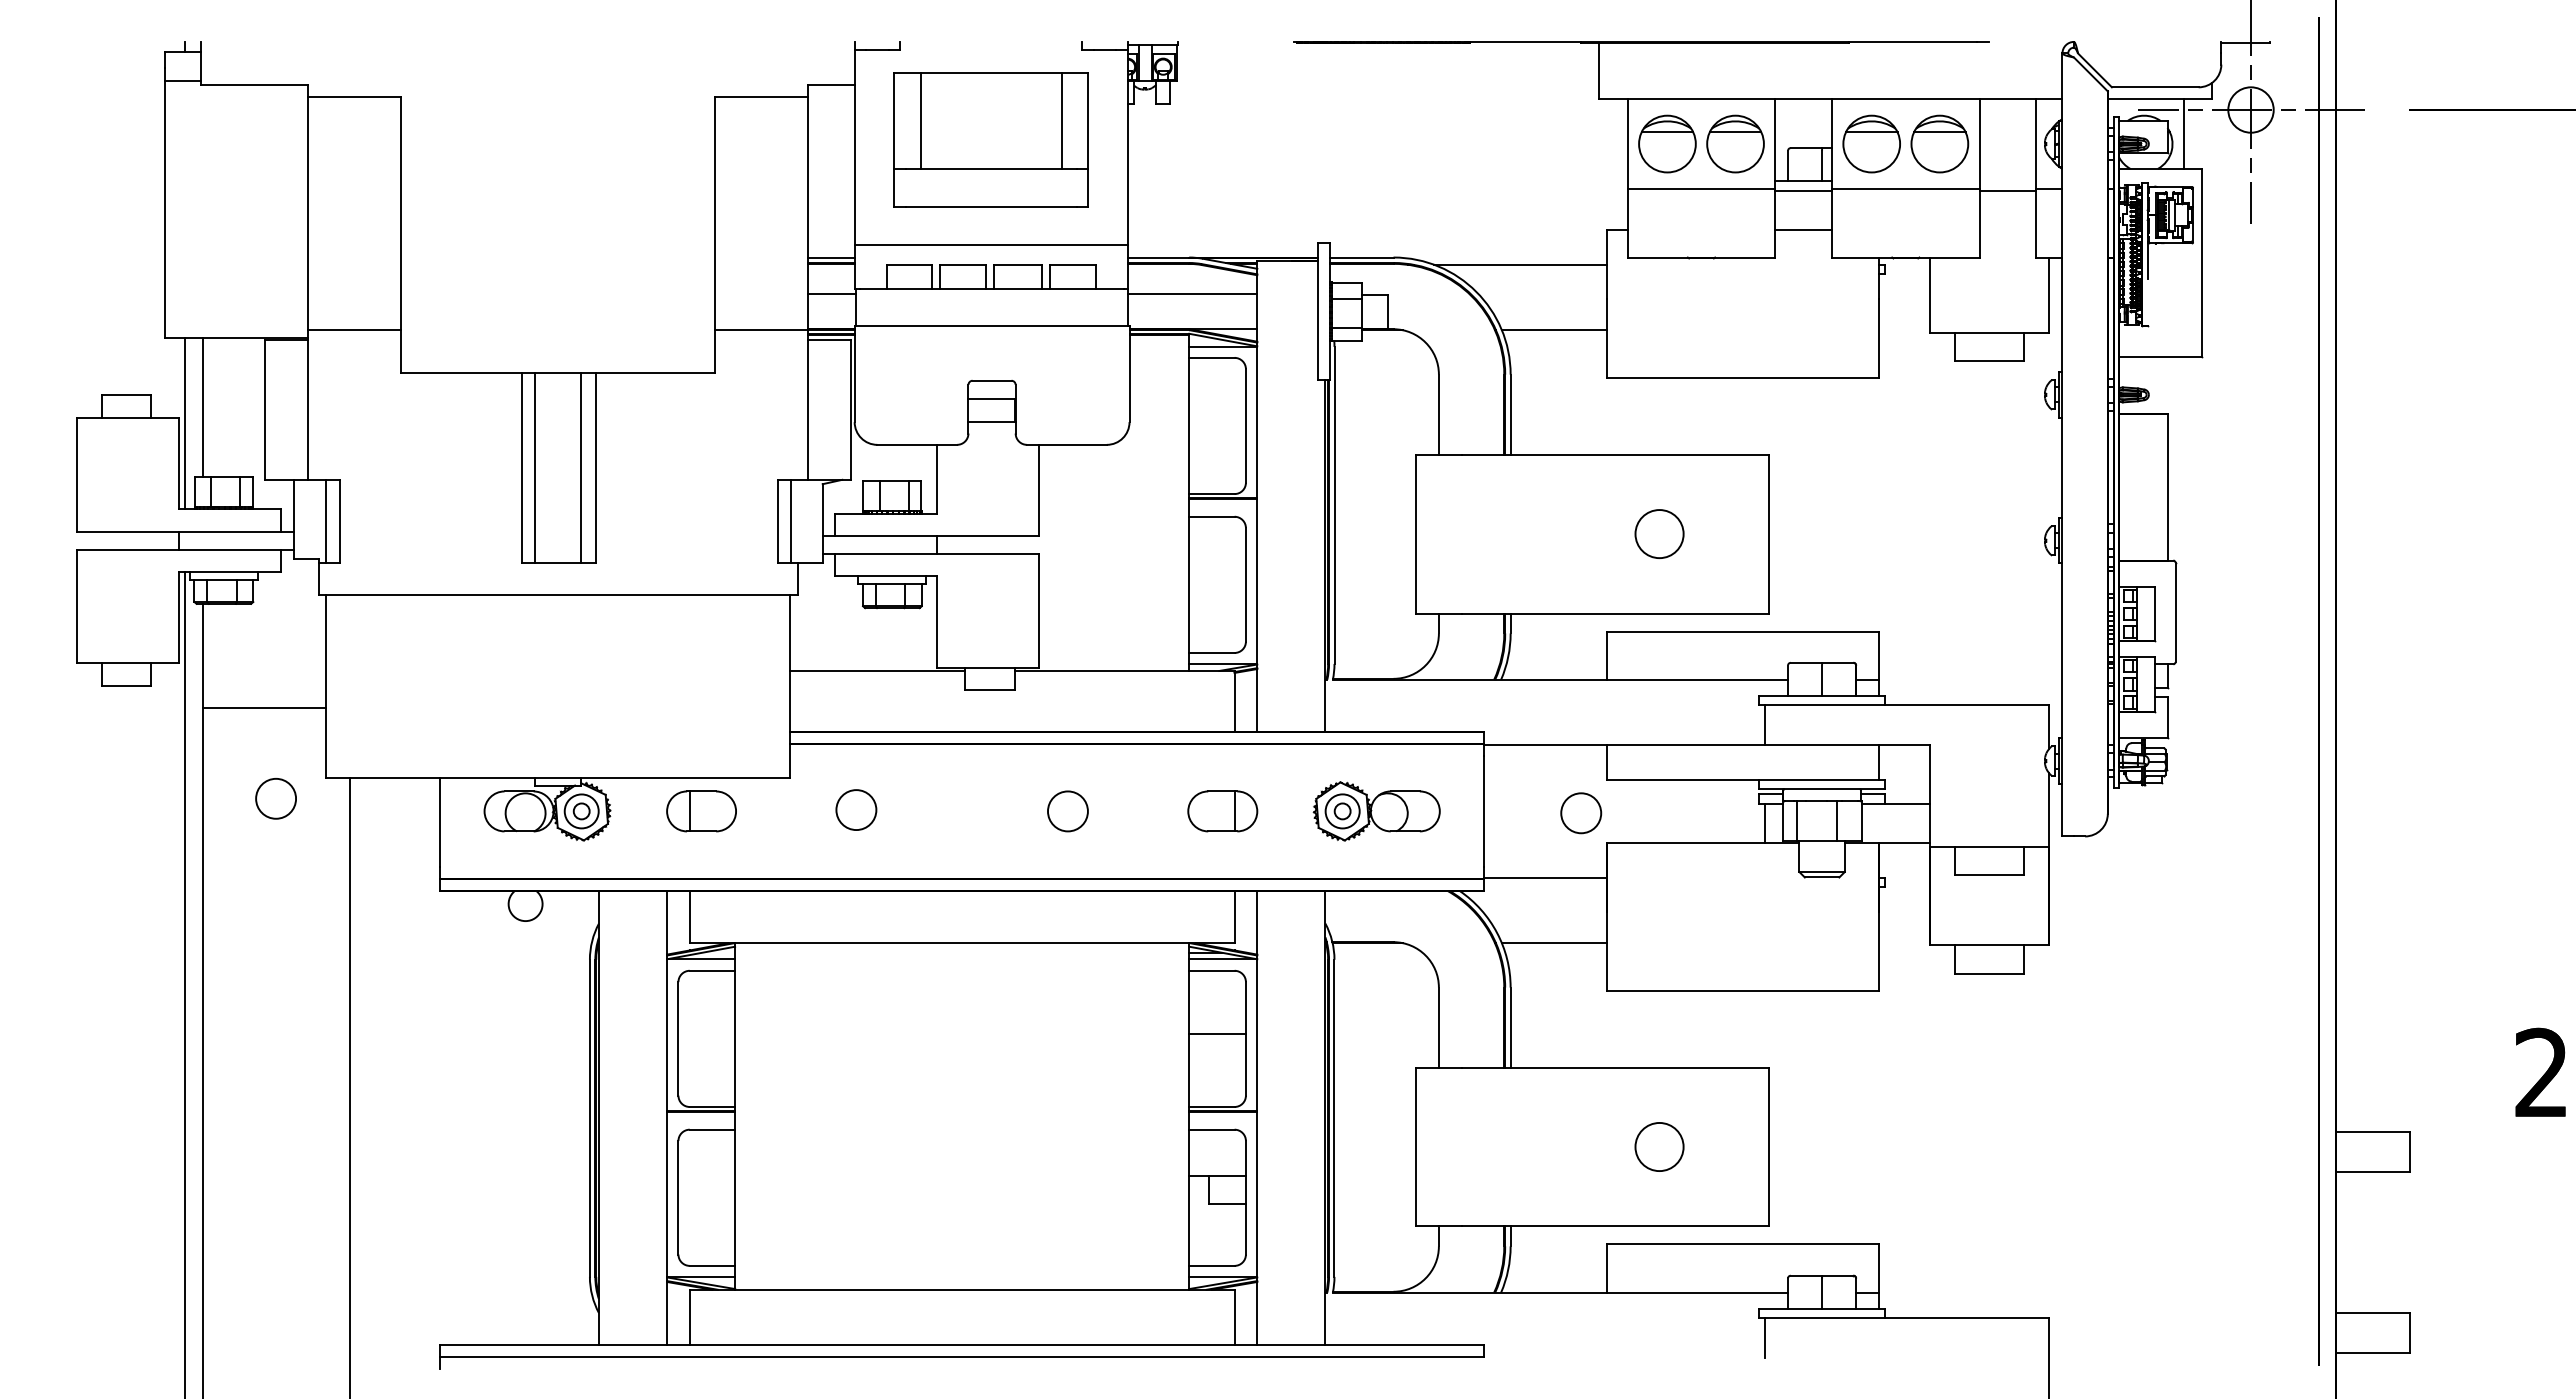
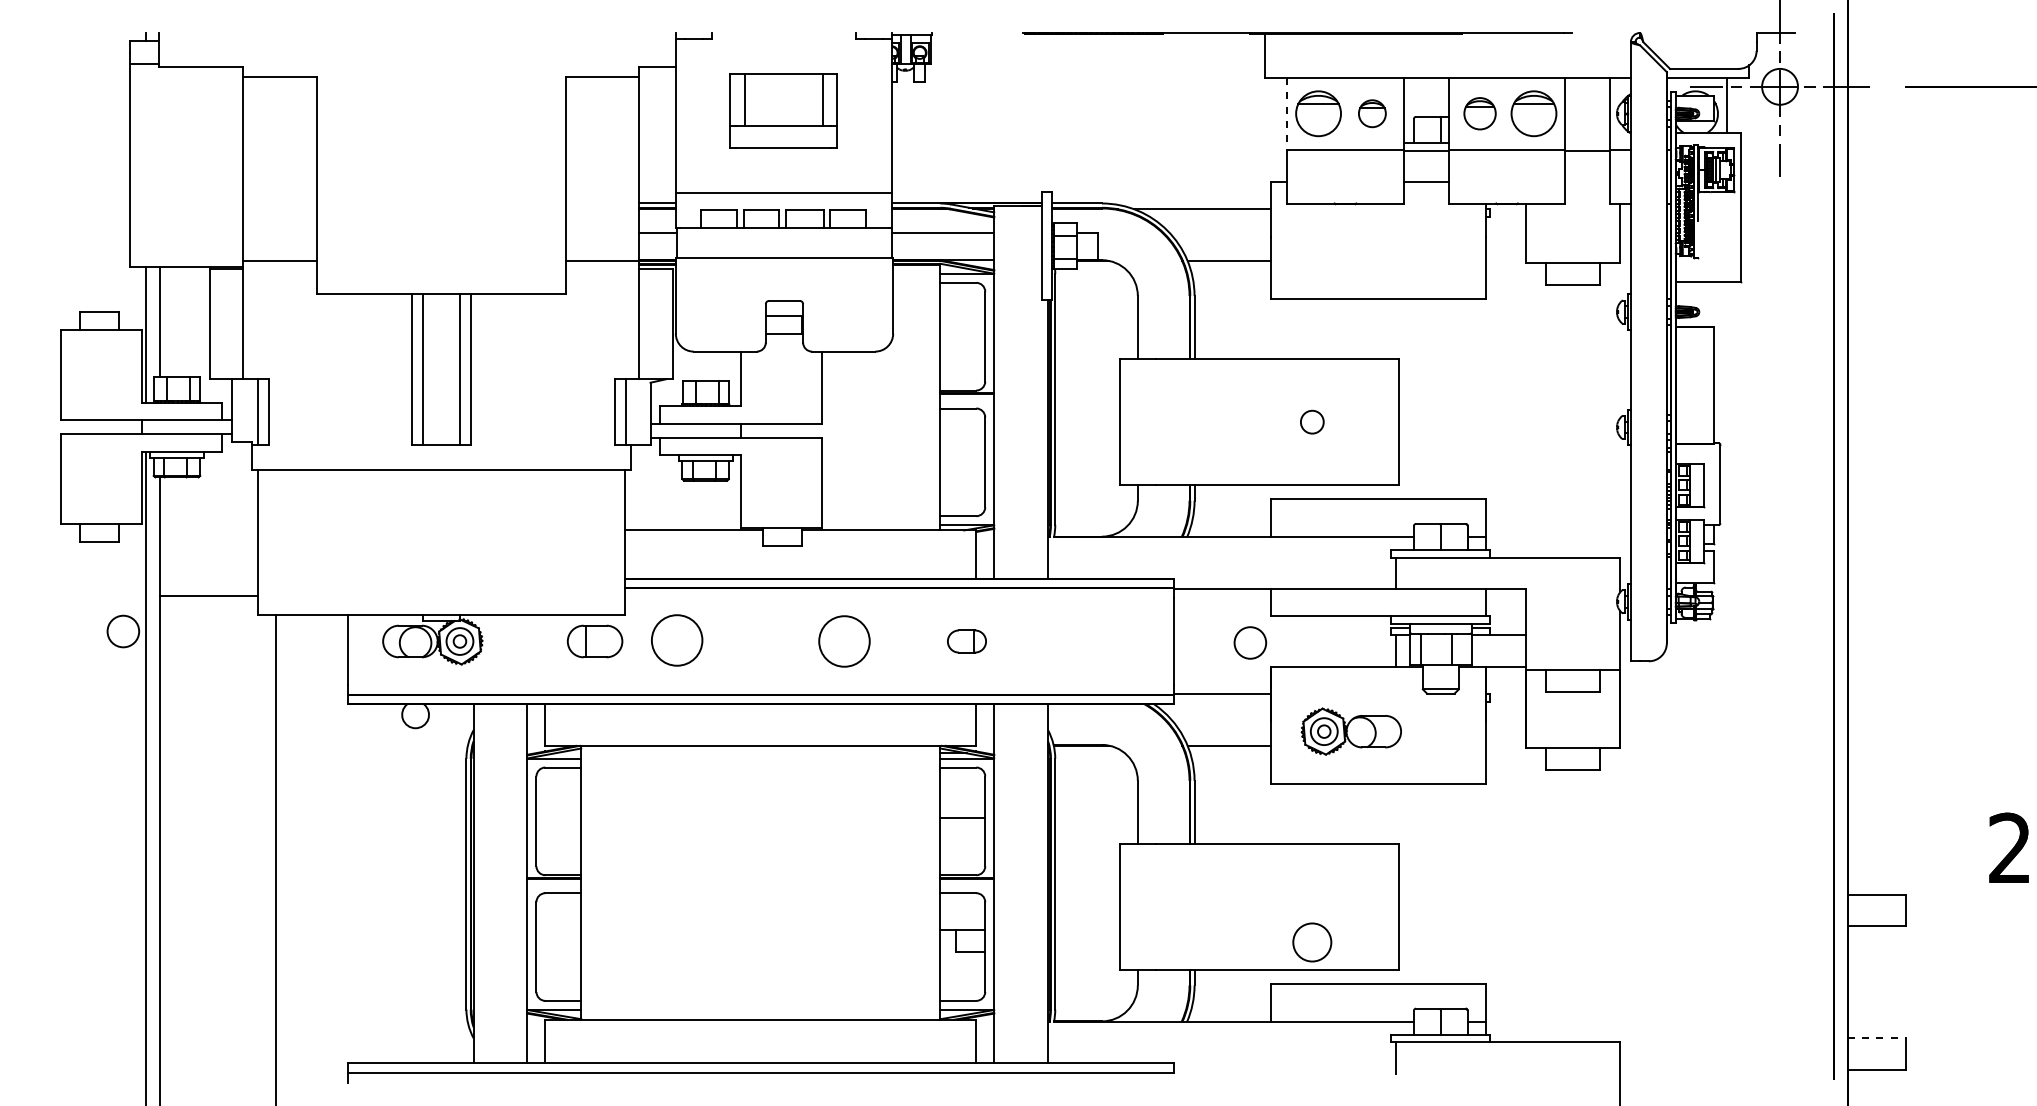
part: (990, 139) -> (783, 110), size x0.7
part: (1735, 143) -> (1372, 113), size x0.6
part: (1871, 143) -> (1479, 113), size x0.7
line: (1627, 144) -> (1286, 114), solid -> dashed
circle: (1659, 534) -> (1312, 422), size x0.6
line: (263, 708) -> (208, 596), moved
circle: (275, 798) -> (122, 631), moved
circle: (856, 809) -> (677, 639), size x1.6
part: (701, 811) -> (595, 641), moved
circle: (1067, 811) -> (844, 641), size x1.6
part: (1222, 811) -> (966, 641), size x0.7
part: (1376, 811) -> (1351, 731), moved
circle: (1659, 1146) -> (1312, 942), moved
line: (2373, 1313) -> (1876, 1038), solid -> dashed

